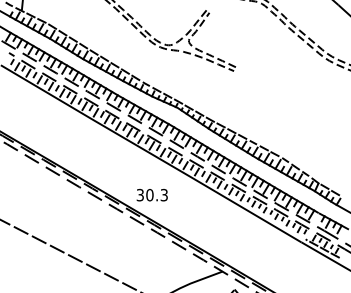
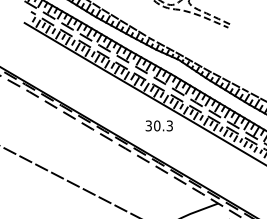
text: (151, 195) -> (158, 126), moved

